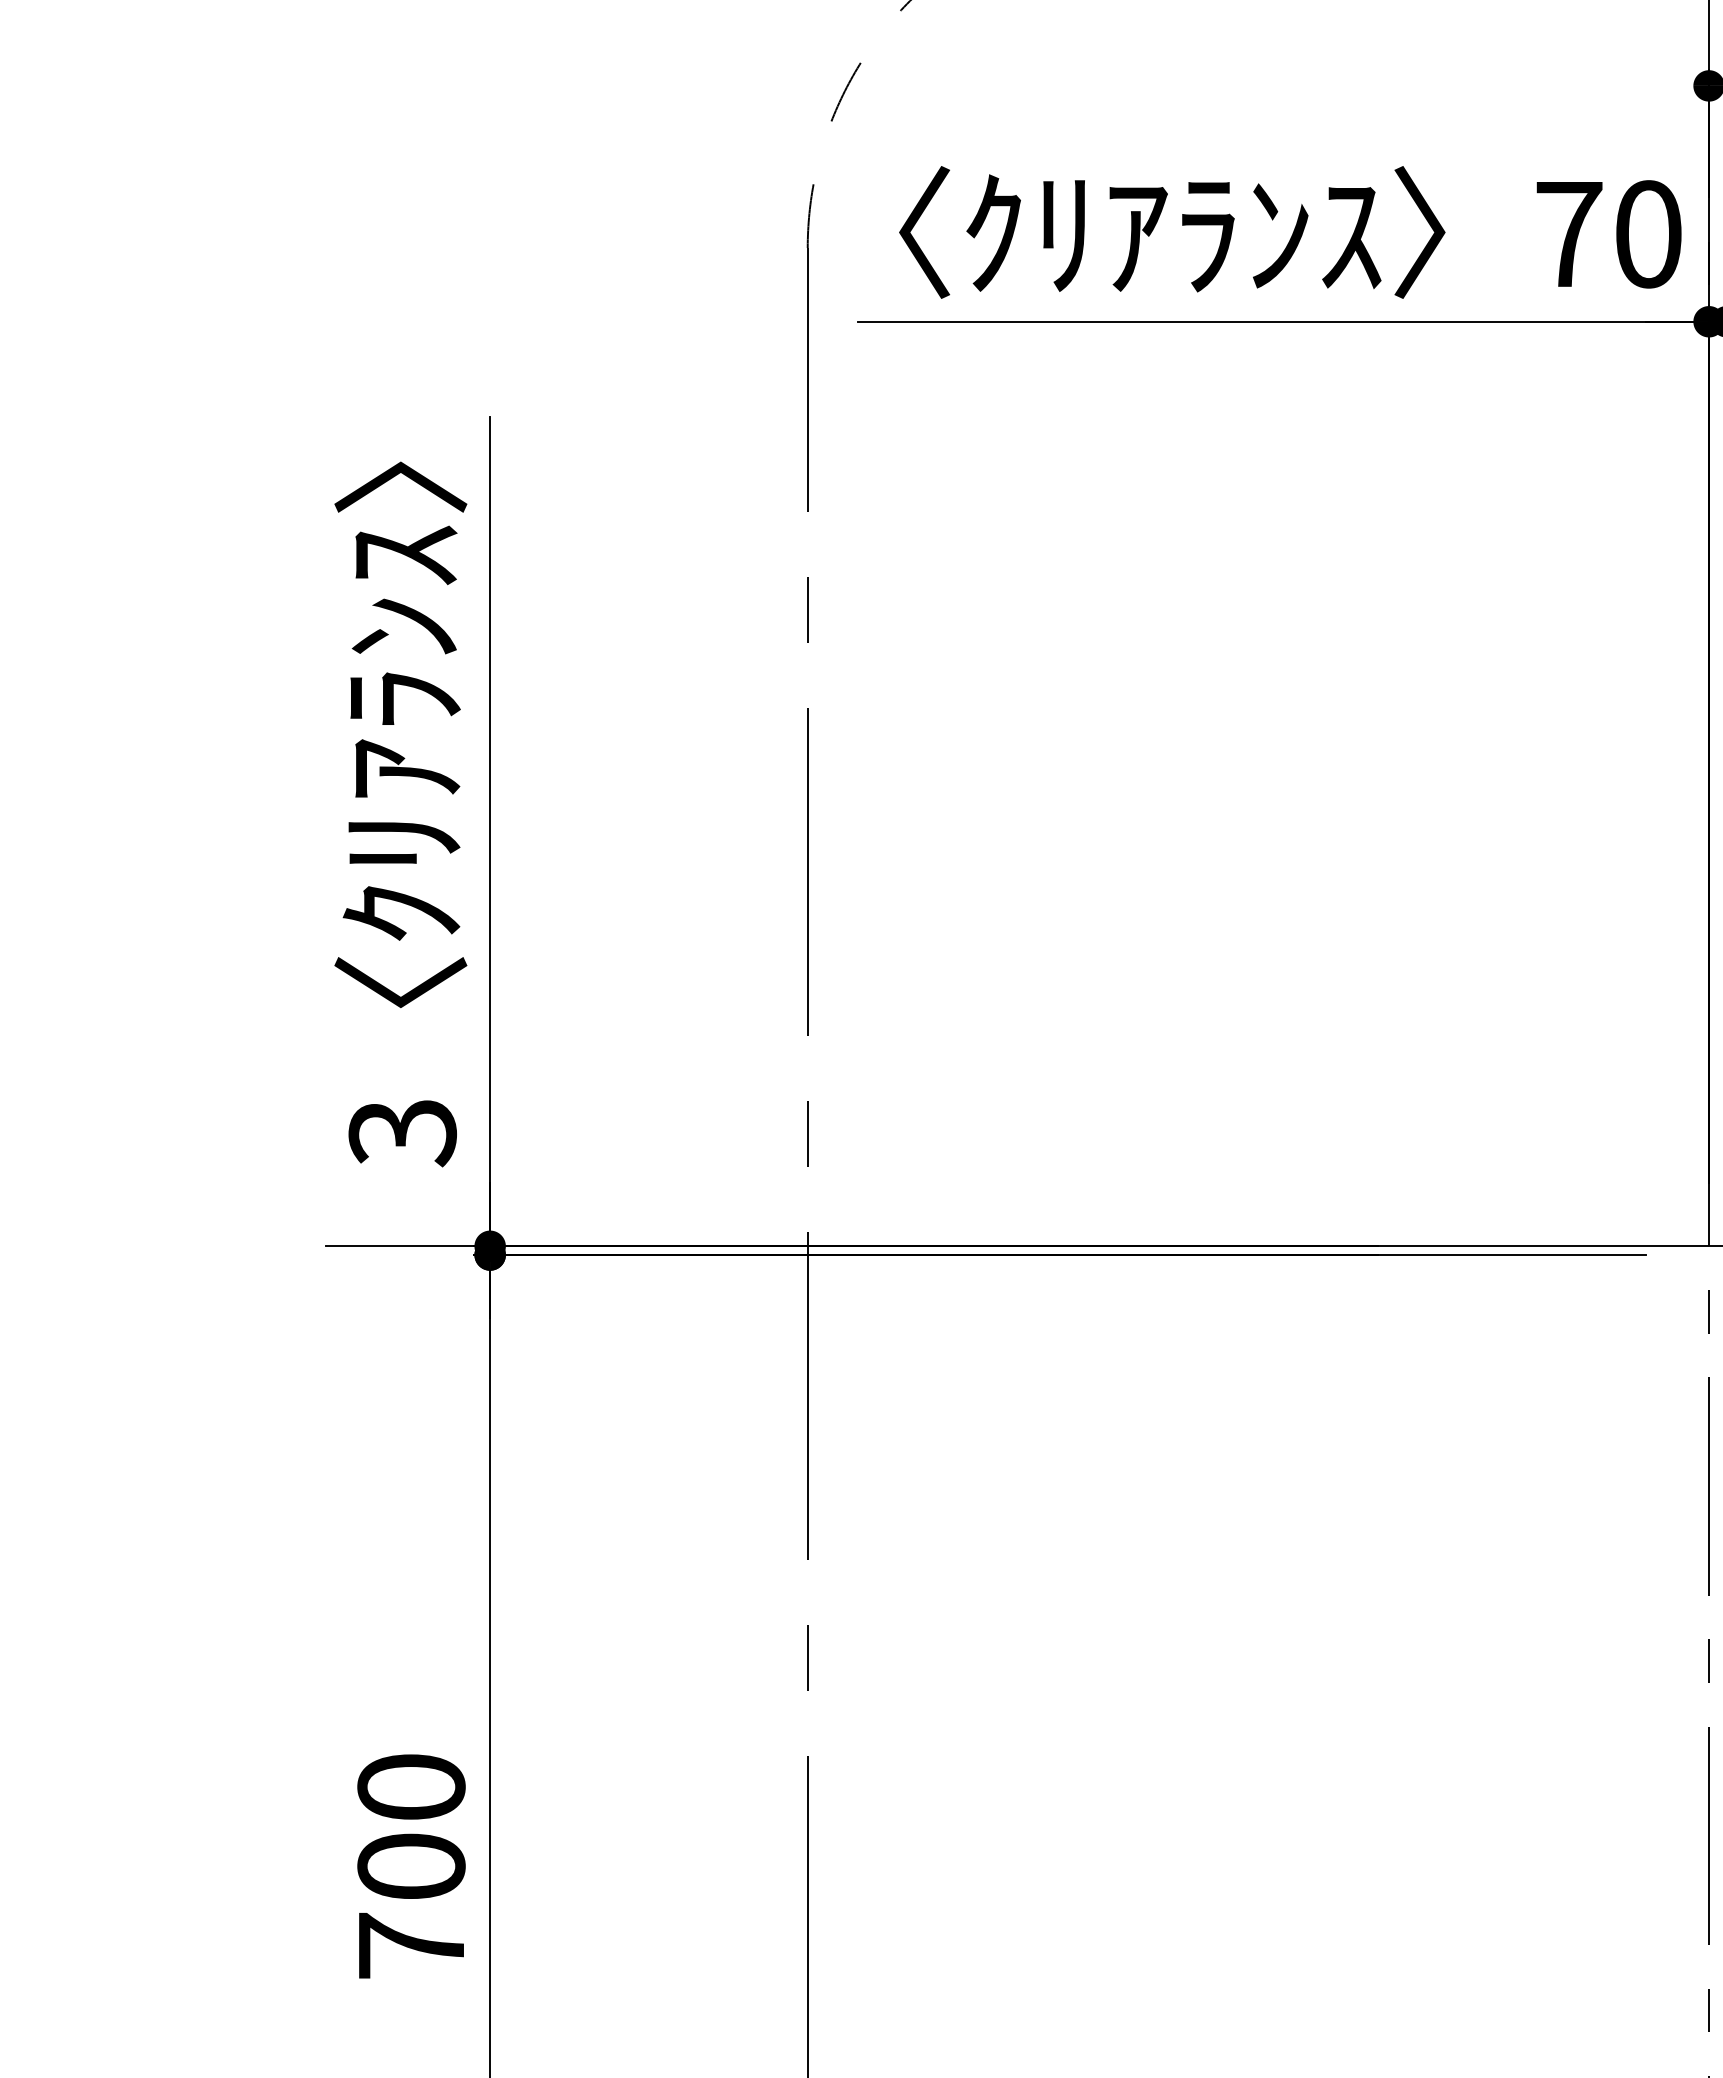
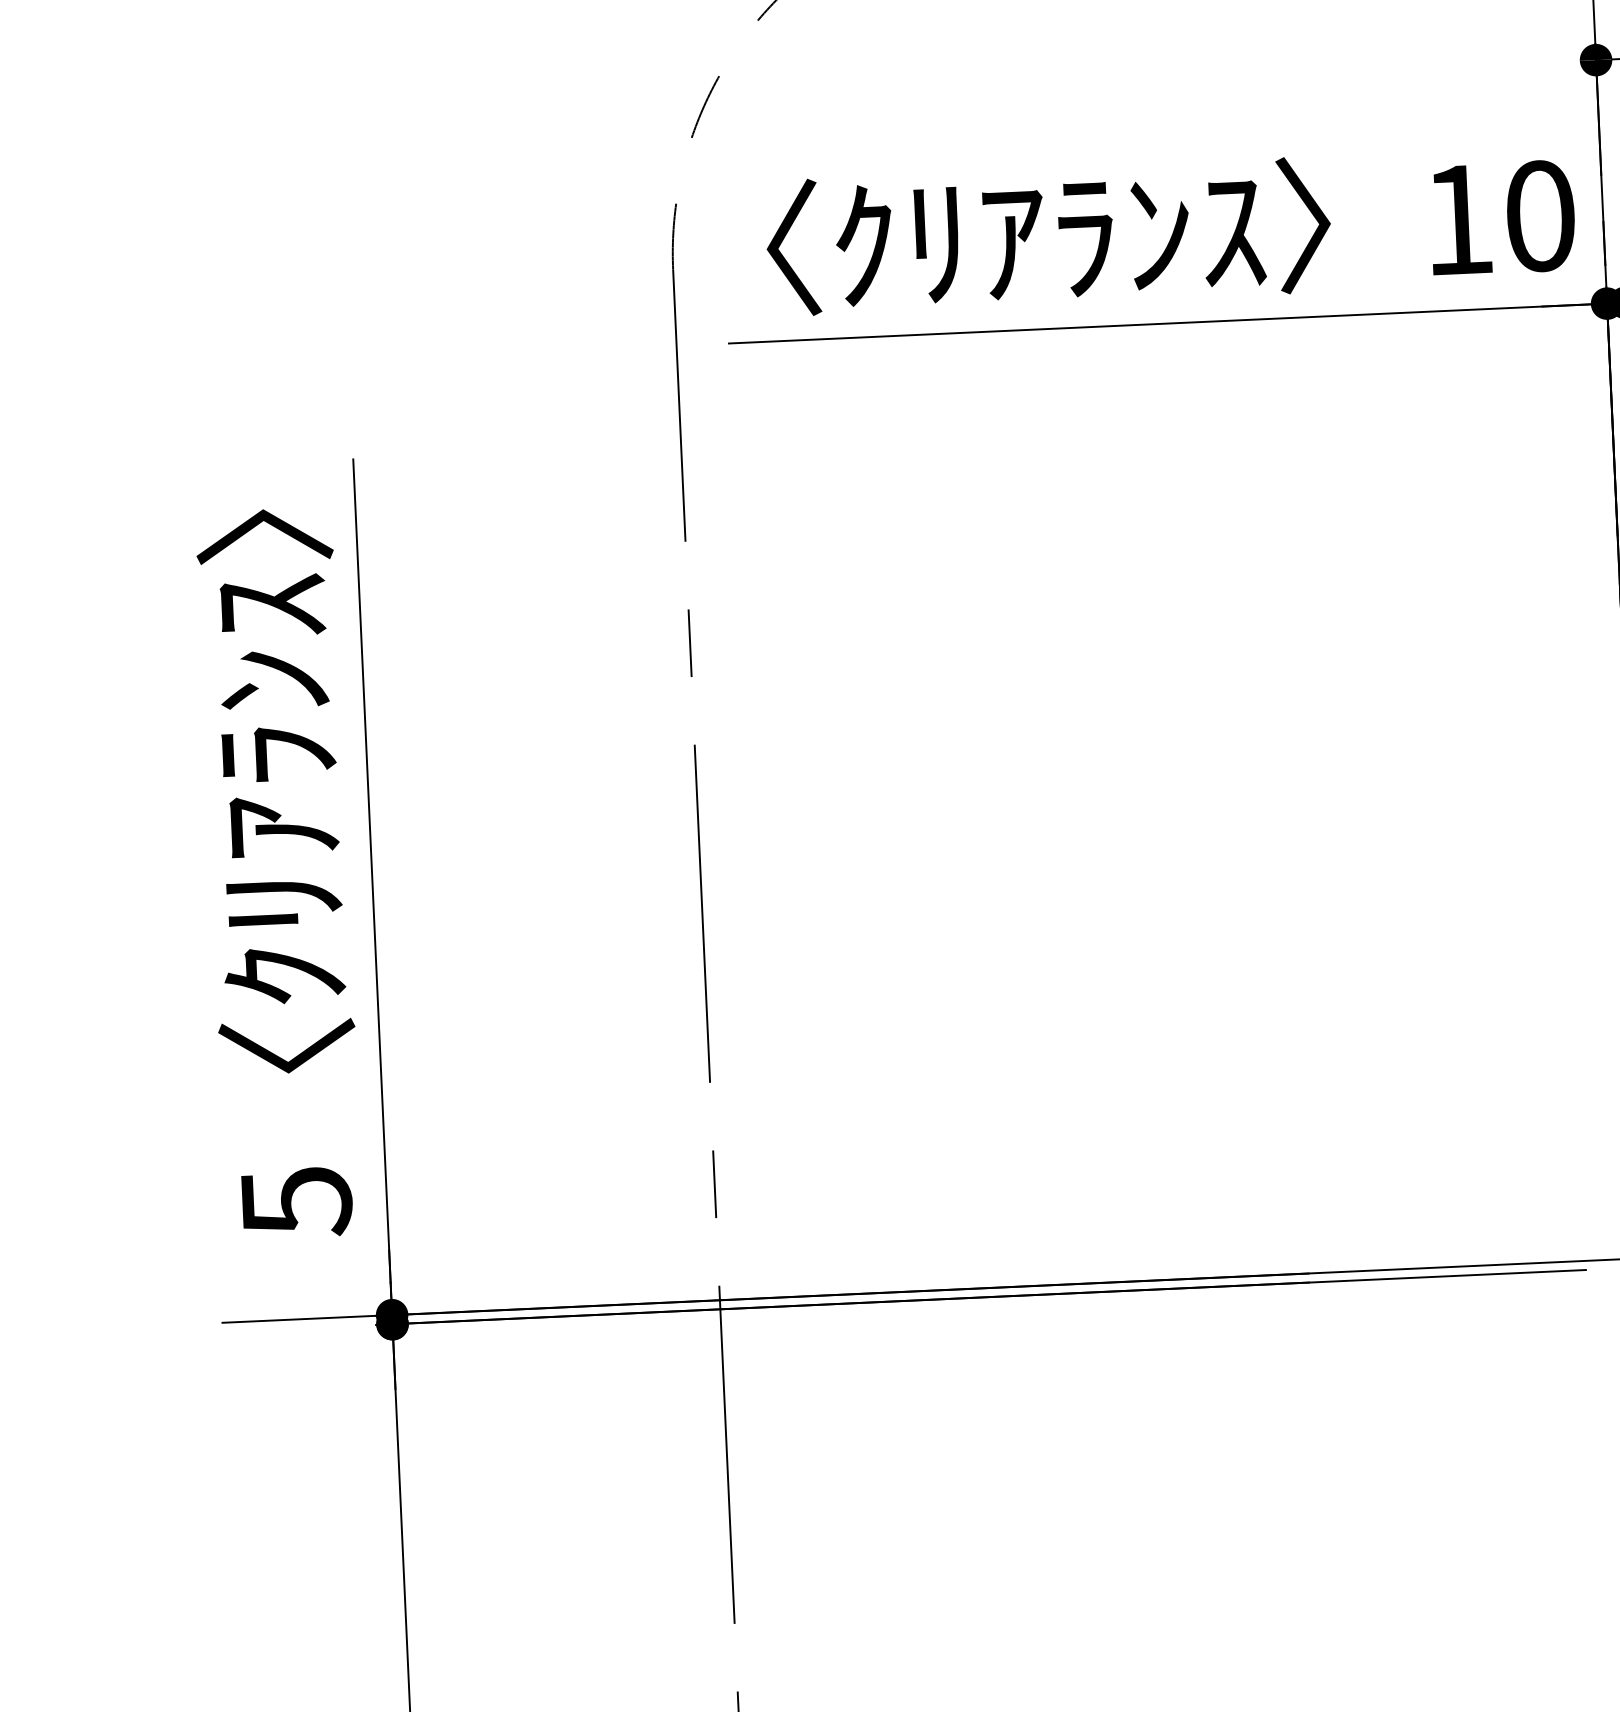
text: (1569, 234) -> (1458, 220), 70 -> 10
text: (402, 1133) -> (296, 1202), 3 -> 5

